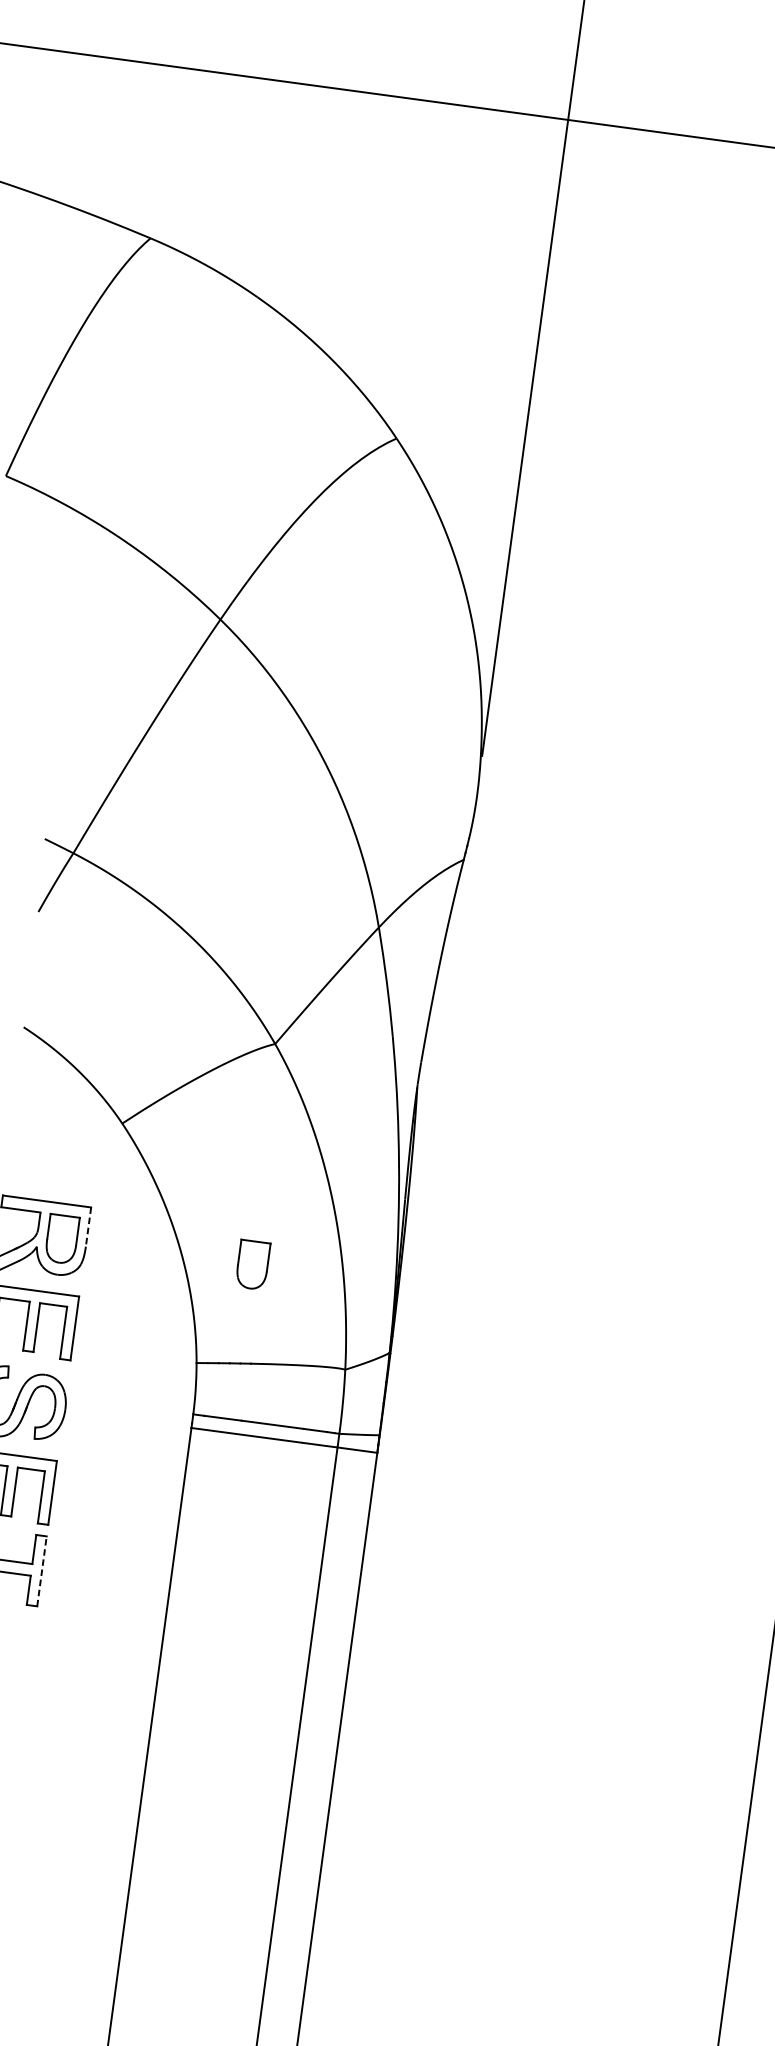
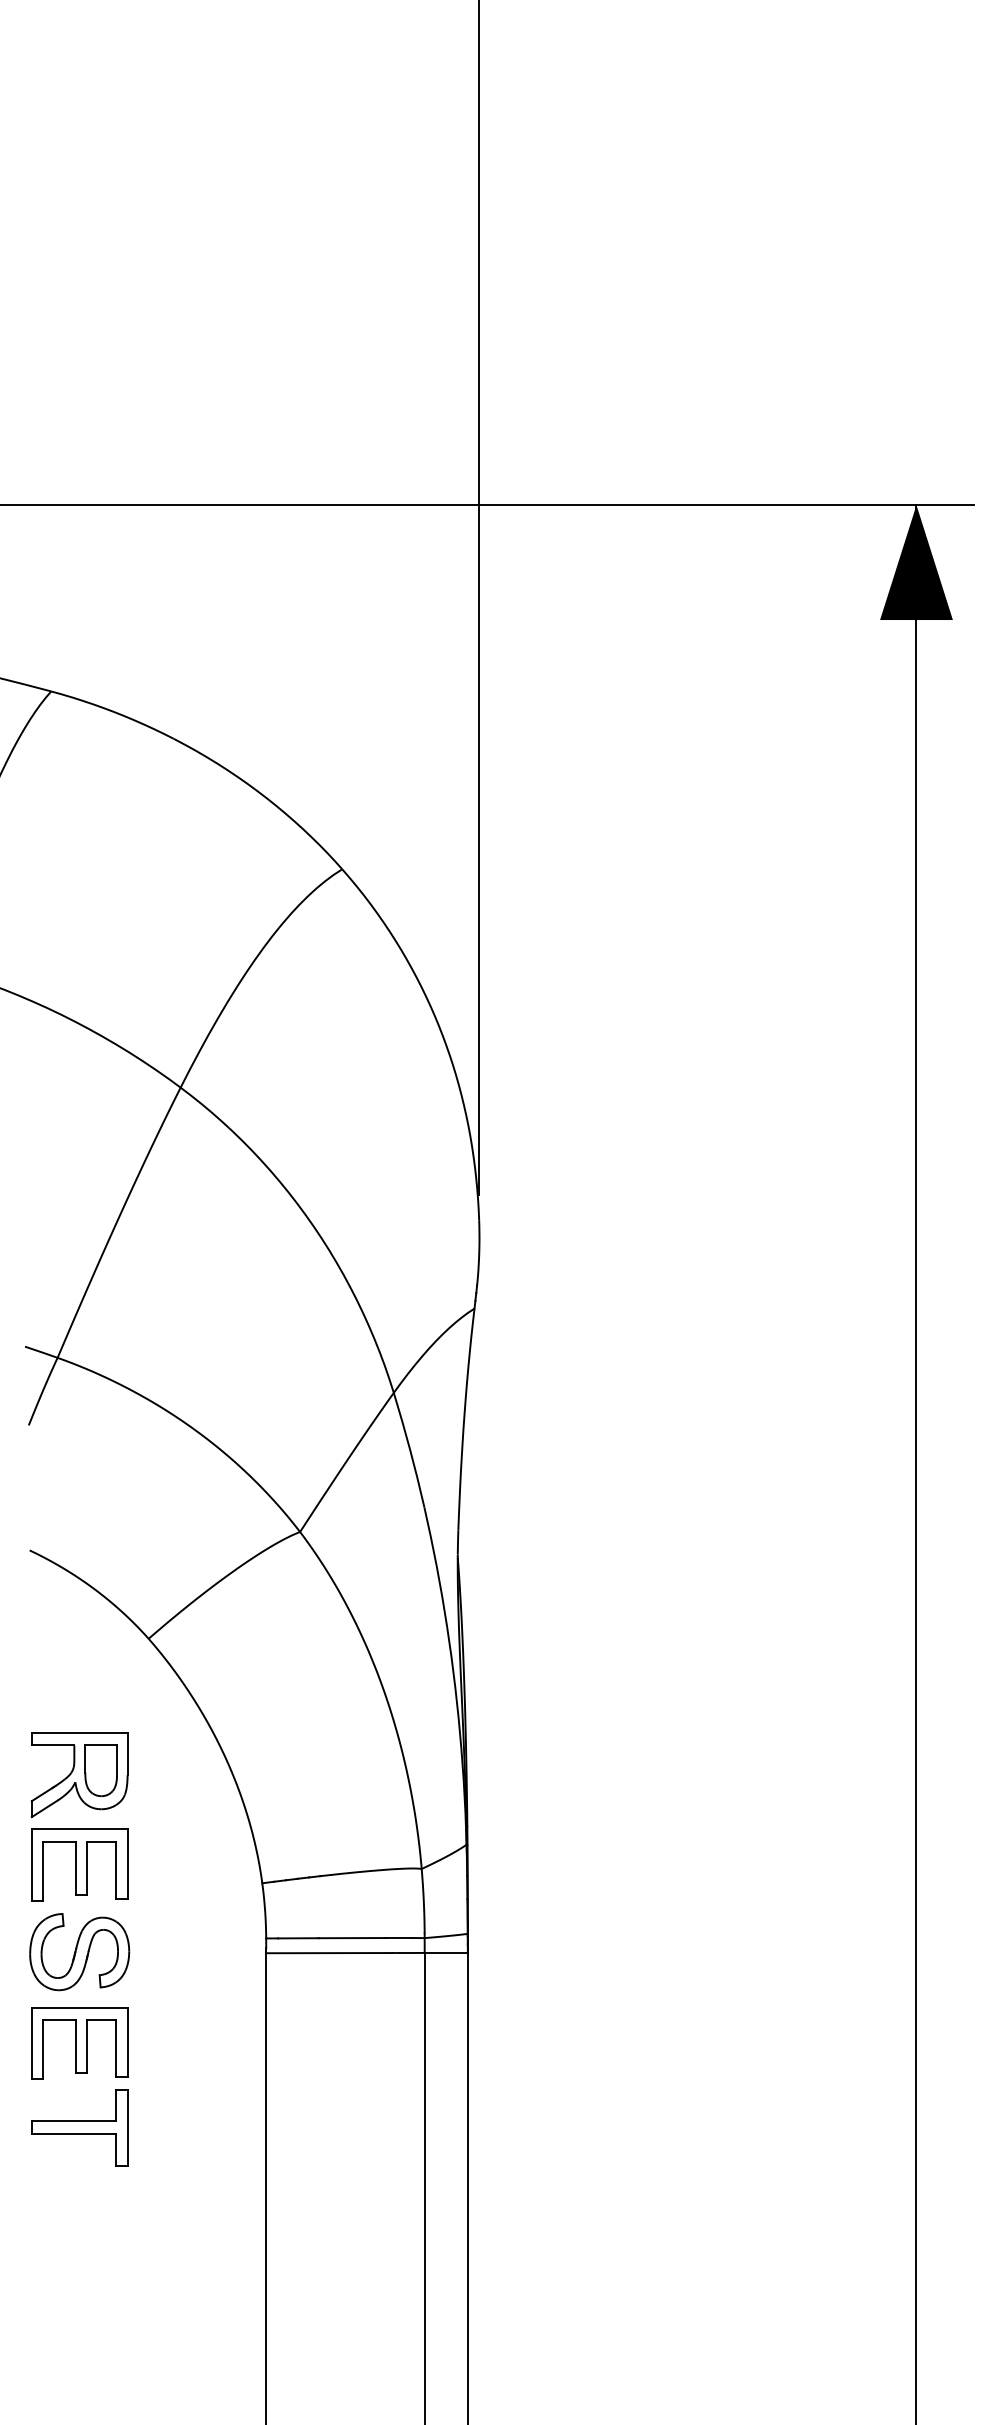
line: (88, 1227) -> (127, 1754), dashed -> solid
part: (252, 1264) -> (307, 1770), removed
line: (41, 1571) -> (127, 2127), dashed -> solid

